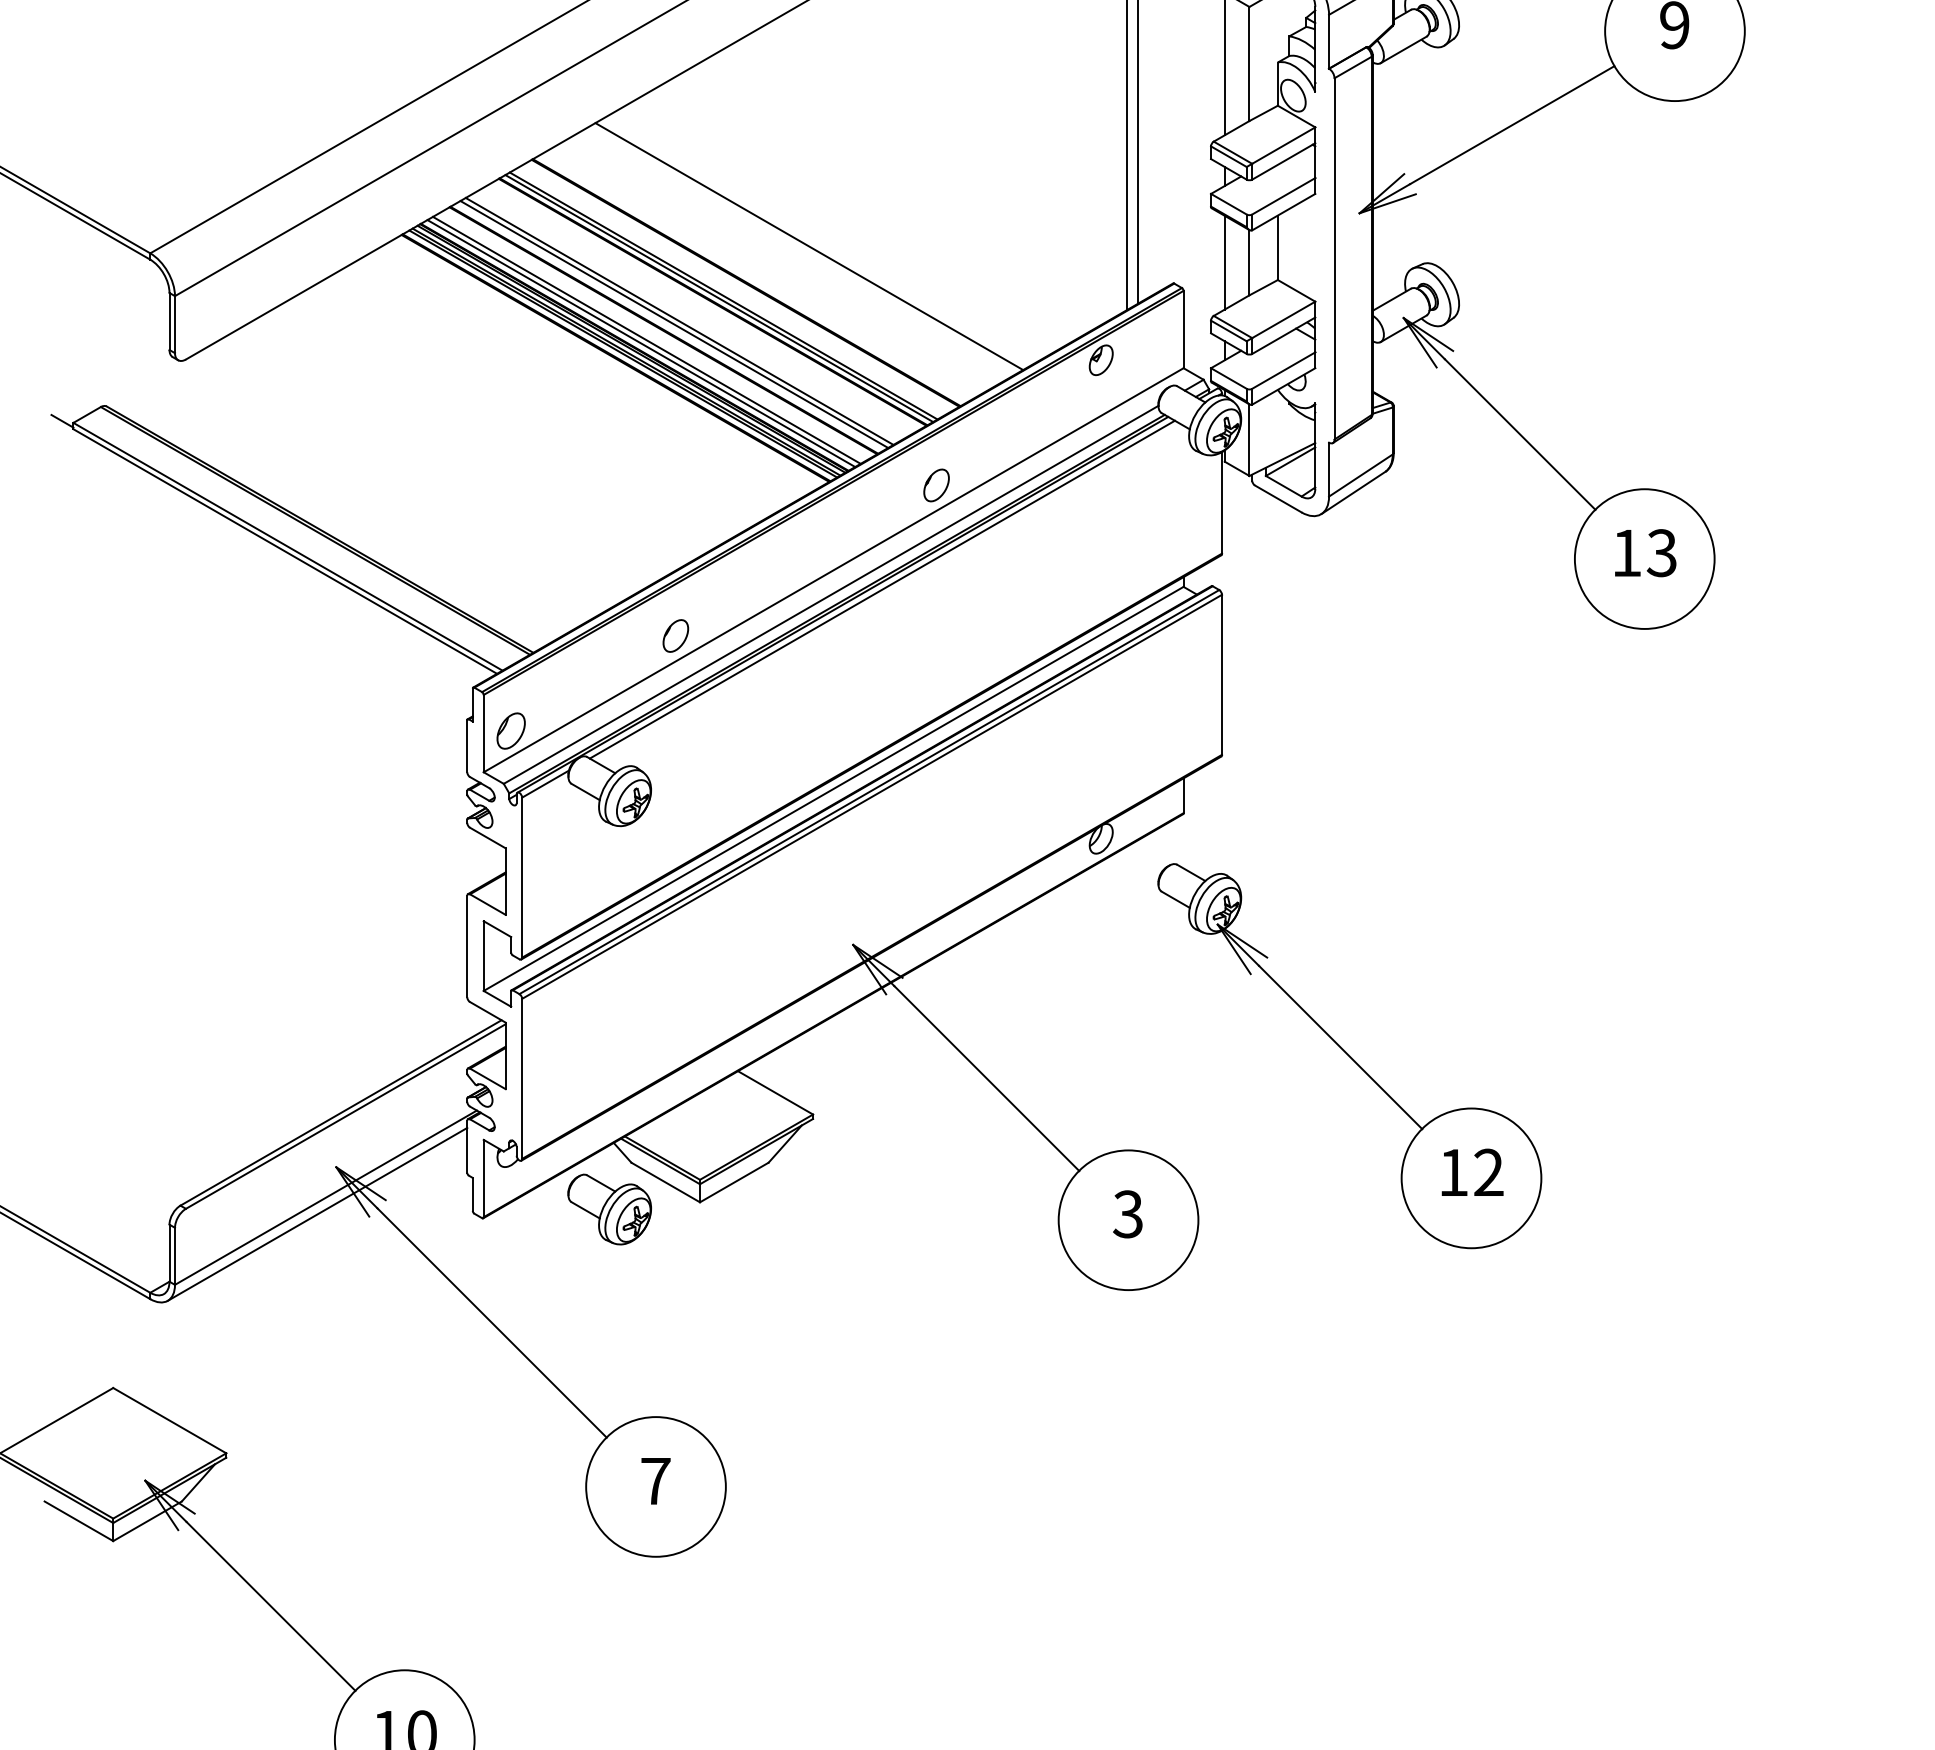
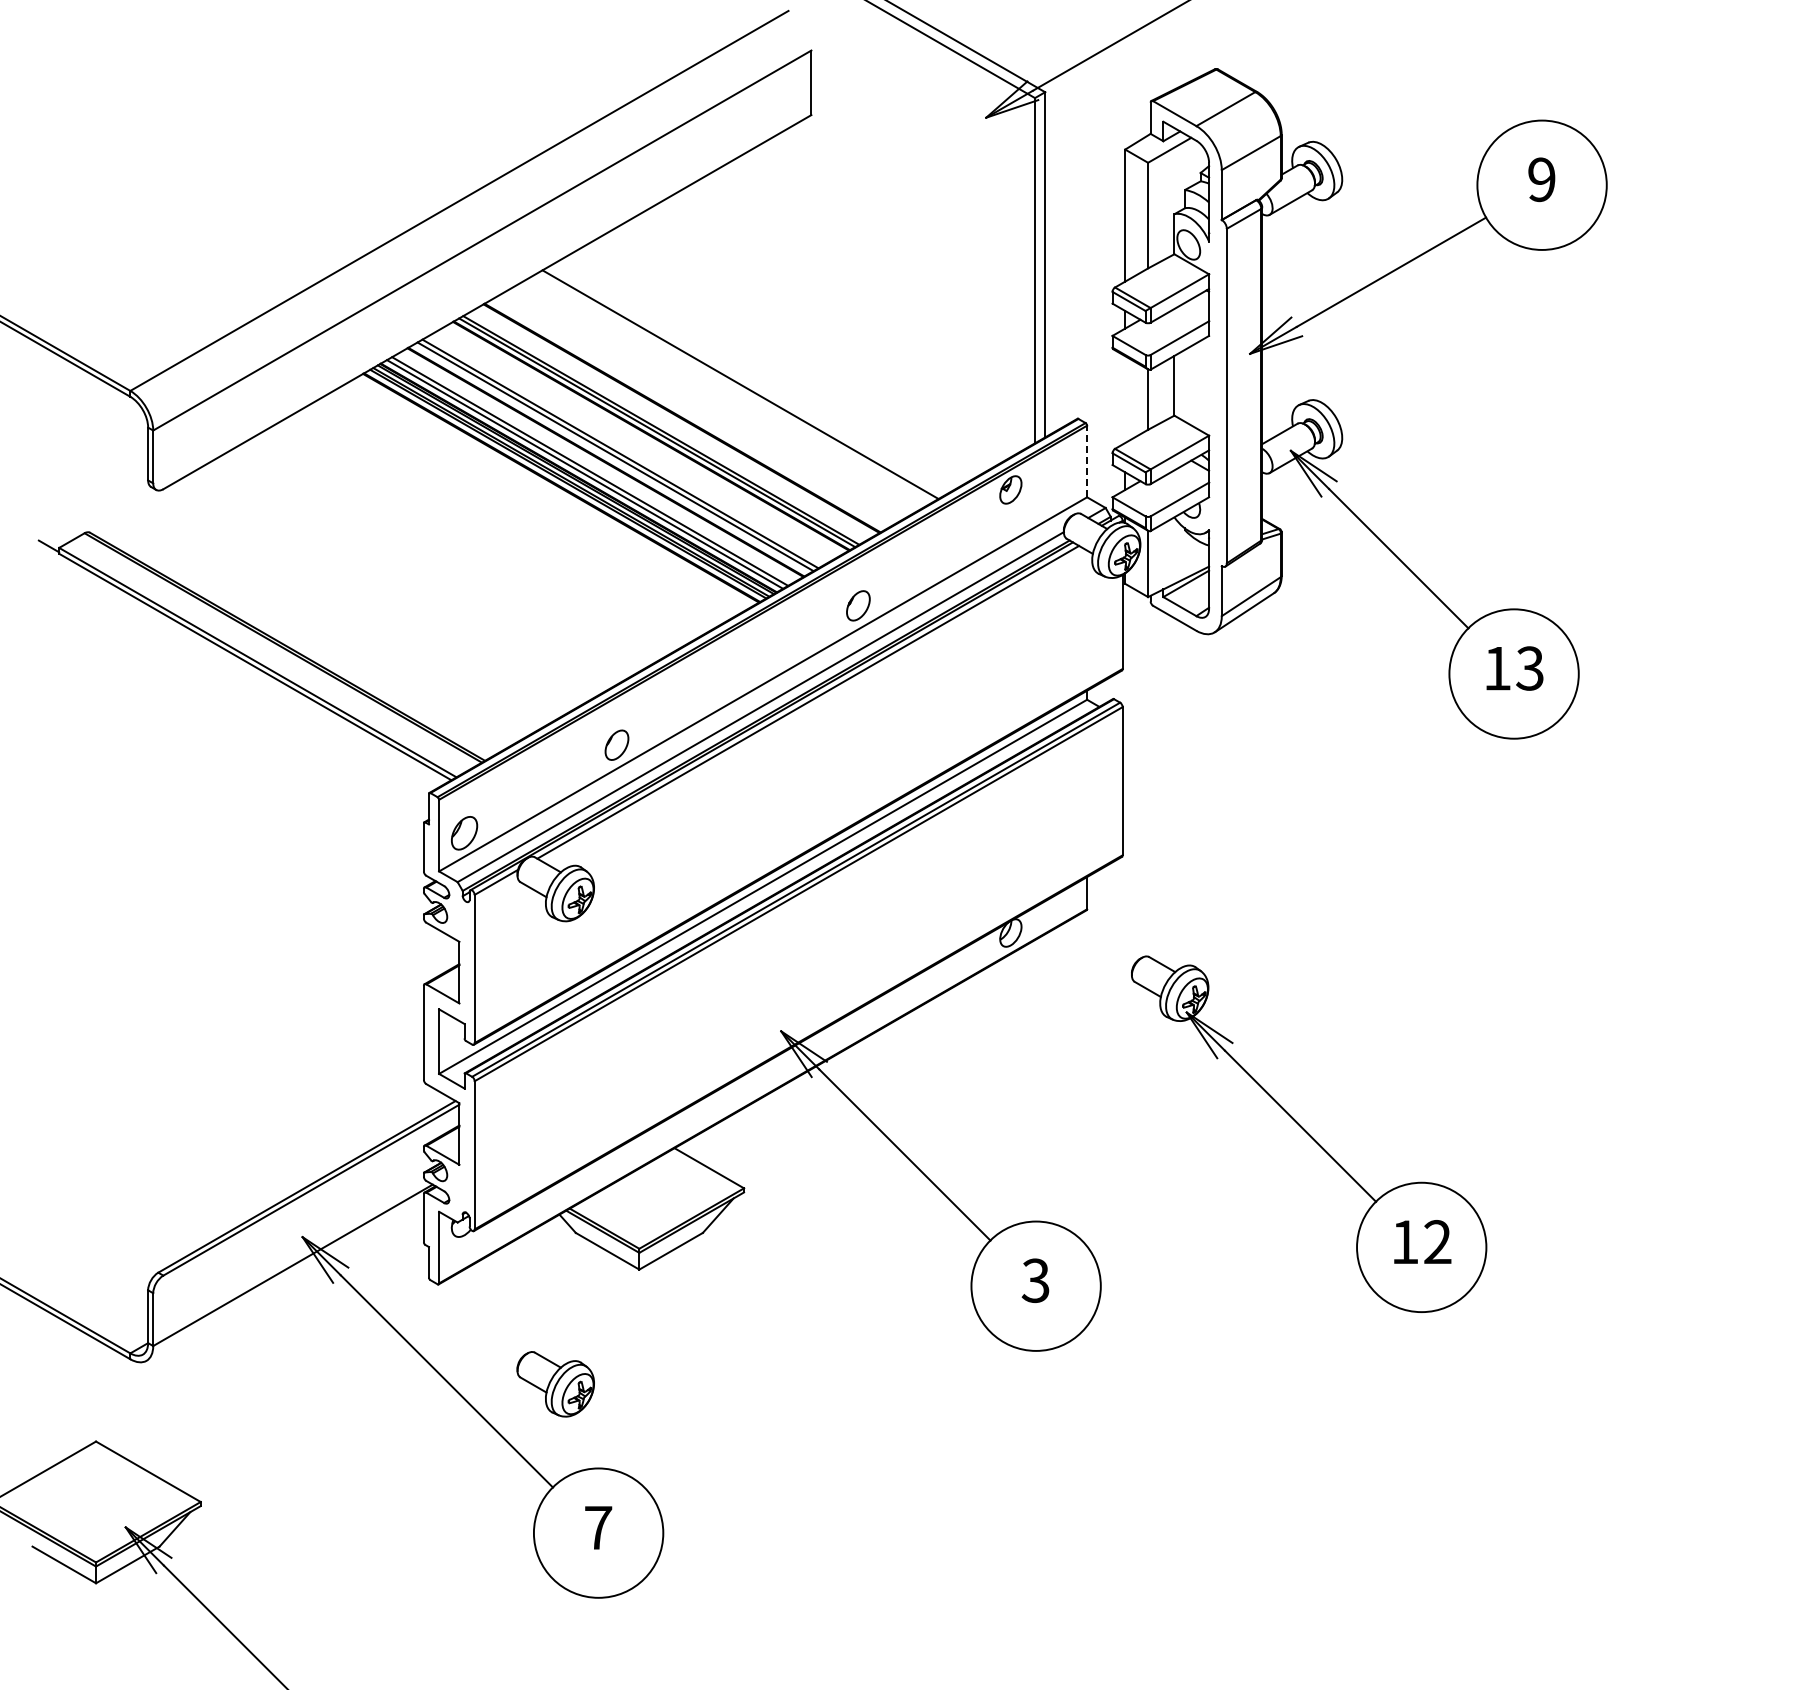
line: (1225, 262) -> (1125, 399), removed
line: (1184, 329) -> (1087, 461), solid -> dashed
part: (1350, 1055) -> (1309, 1133), moved
part: (609, 1209) -> (555, 1384), moved
line: (316, 1214) -> (284, 1280), removed

